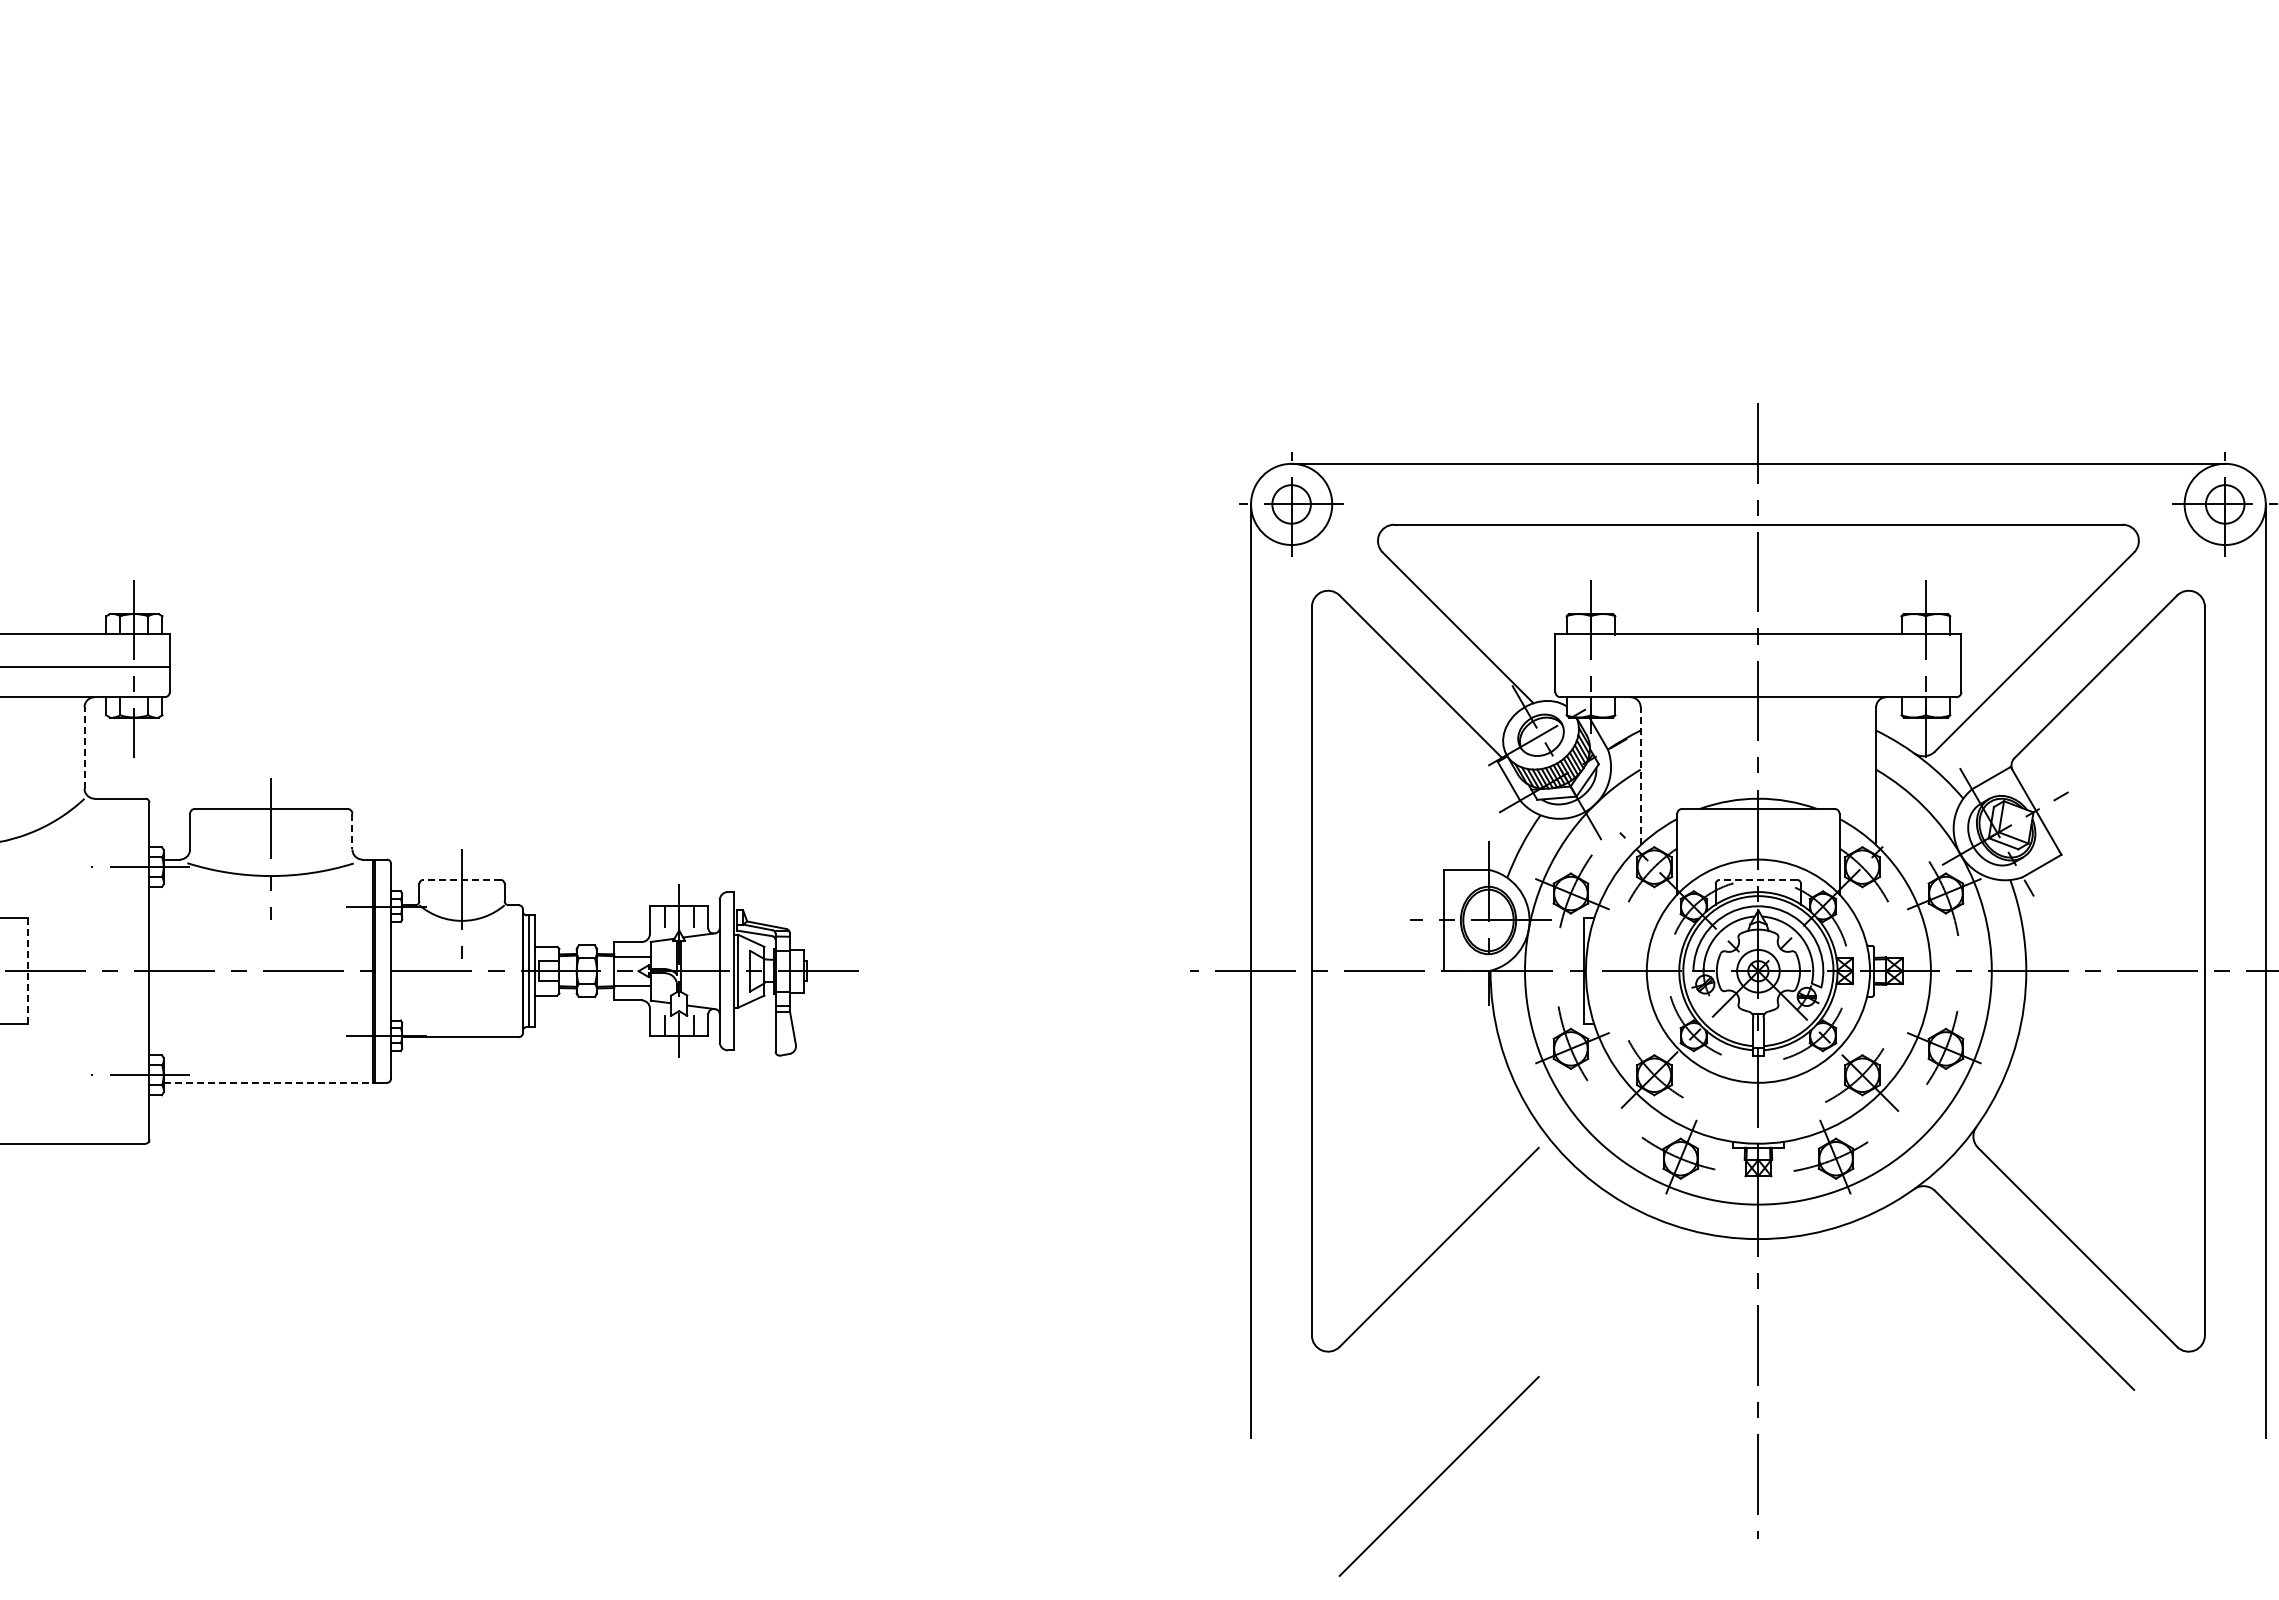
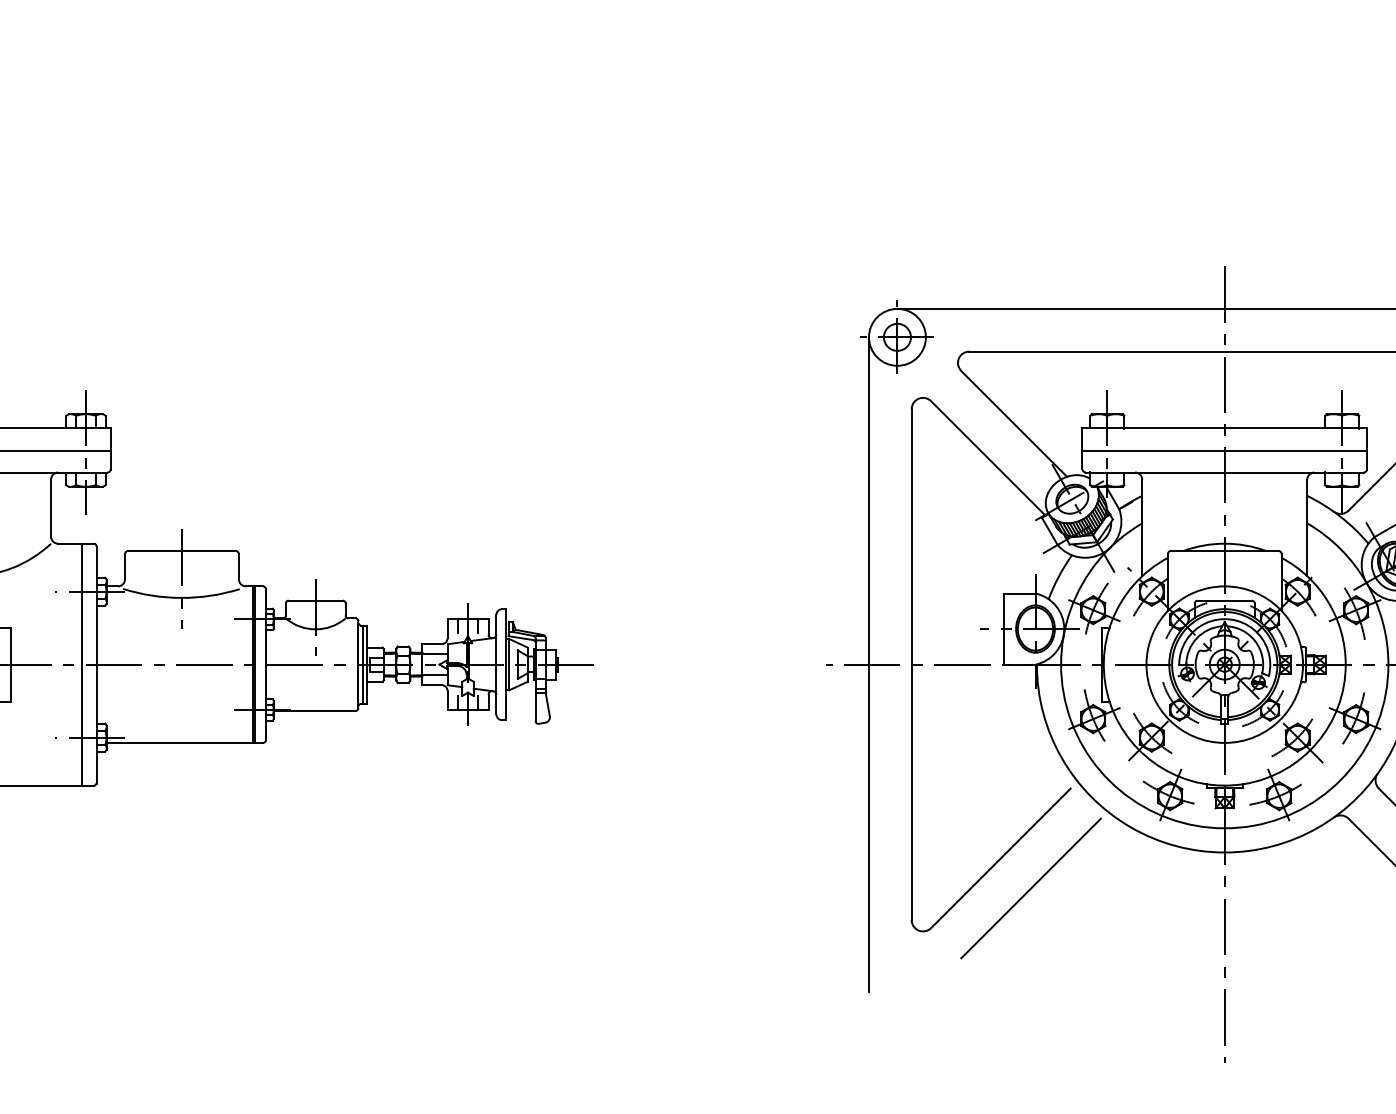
line: (1758, 666) -> (1224, 450), added
line: (84, 747) -> (51, 507), dashed -> solid
line: (1640, 776) -> (1142, 528), dashed -> solid
line: (352, 831) -> (238, 566), dashed -> solid
line: (462, 879) -> (316, 600), dashed -> solid
line: (1758, 879) -> (1224, 600), dashed -> solid
line: (129, 970) -> (82, 664), added
line: (27, 971) -> (11, 664), dashed -> solid
line: (269, 1082) -> (180, 742), dashed -> solid
line: (1438, 1476) -> (1030, 888), moved

